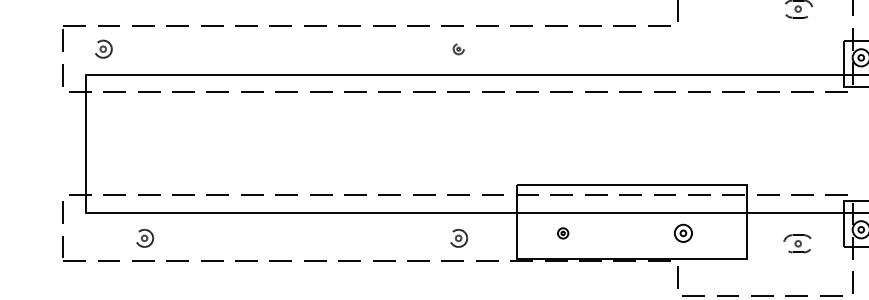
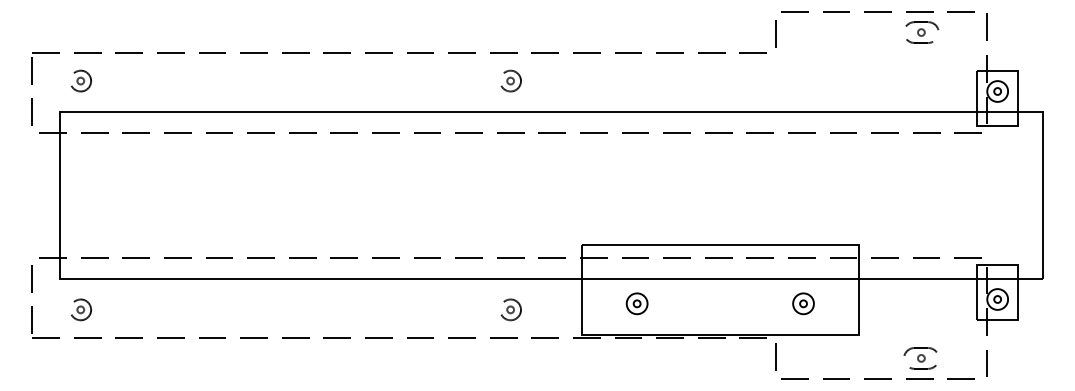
part: (458, 48) -> (510, 80), size x1.67
part: (562, 233) -> (636, 303), size x1.67
part: (683, 233) -> (803, 303), moved
part: (145, 238) -> (81, 309), moved
part: (797, 243) -> (920, 358), moved

